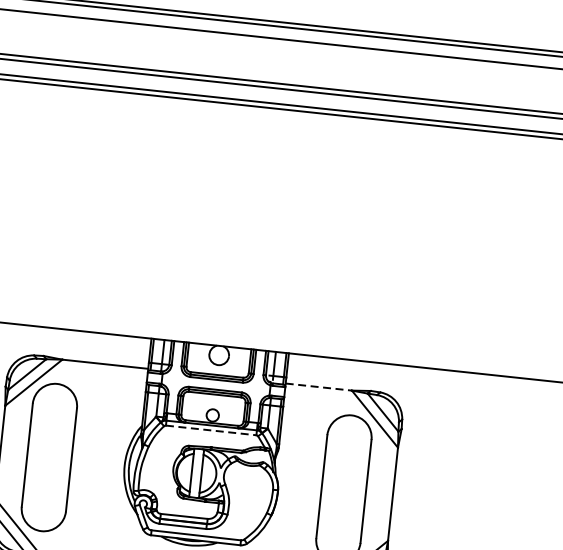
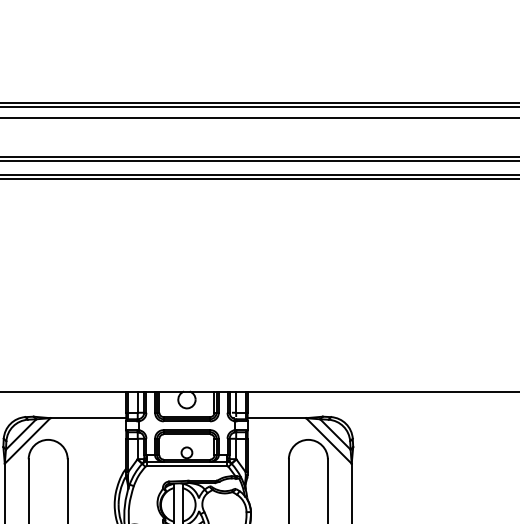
line: (319, 387) -> (277, 418), dashed -> solid
line: (210, 430) -> (186, 466), dashed -> solid

